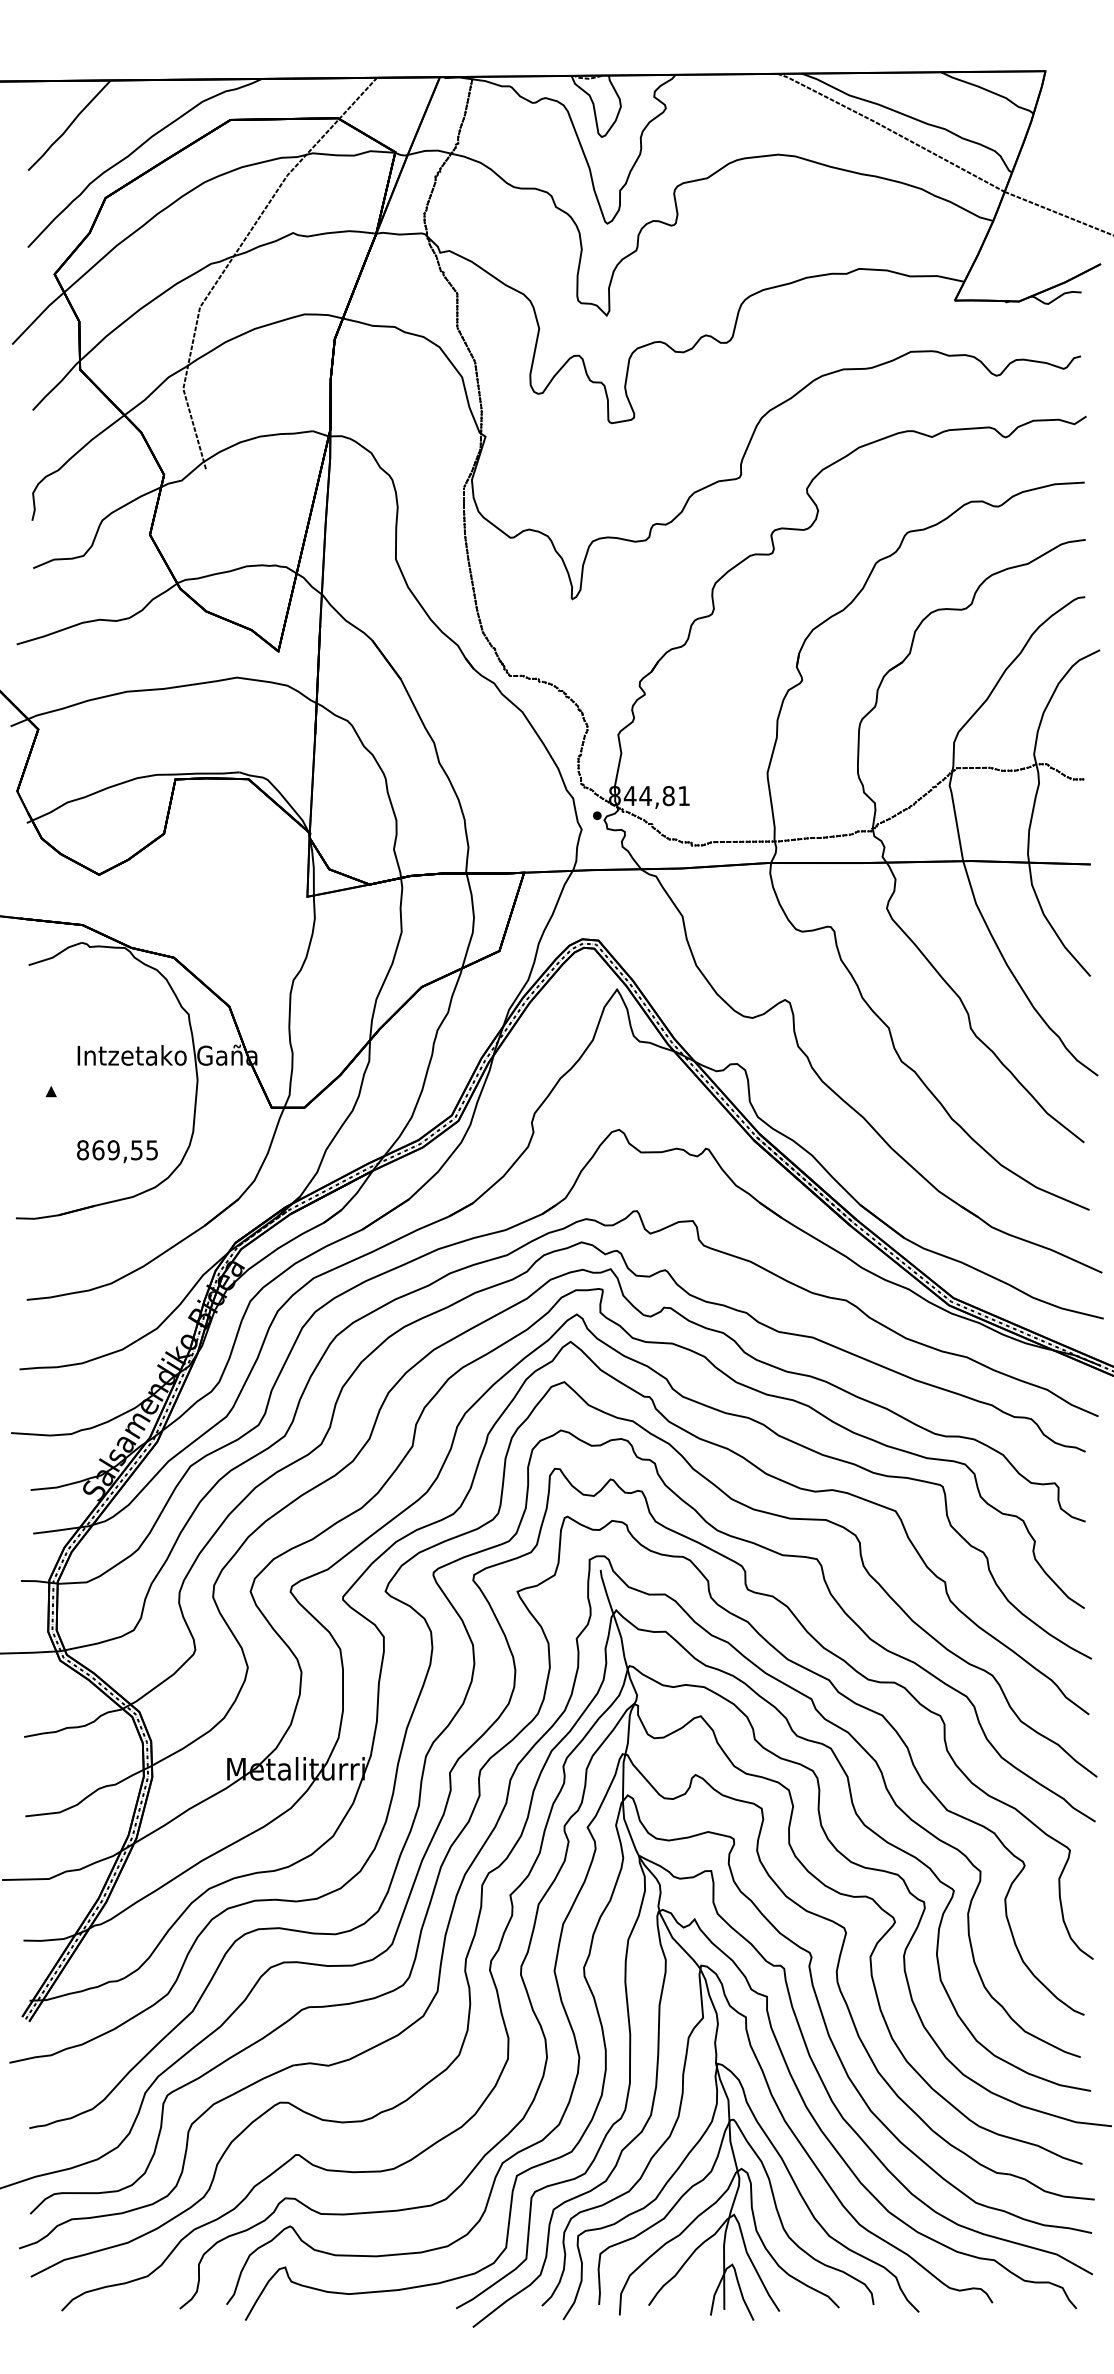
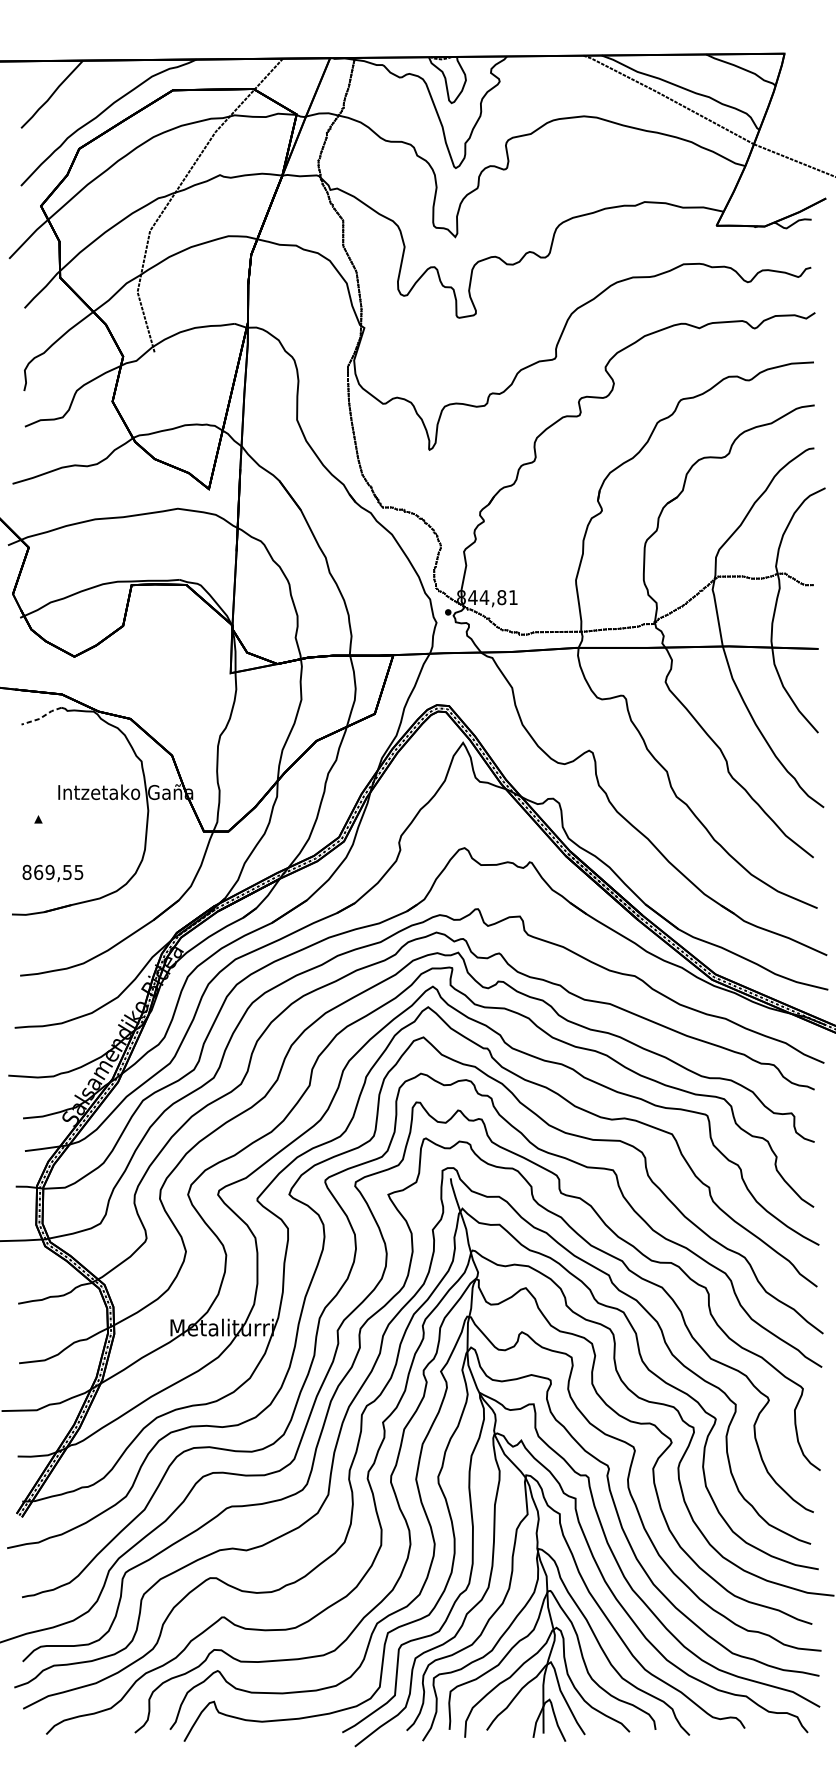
line: (55, 955) -> (41, 717), solid -> dashed
text: (117, 1151) -> (52, 873), moved

